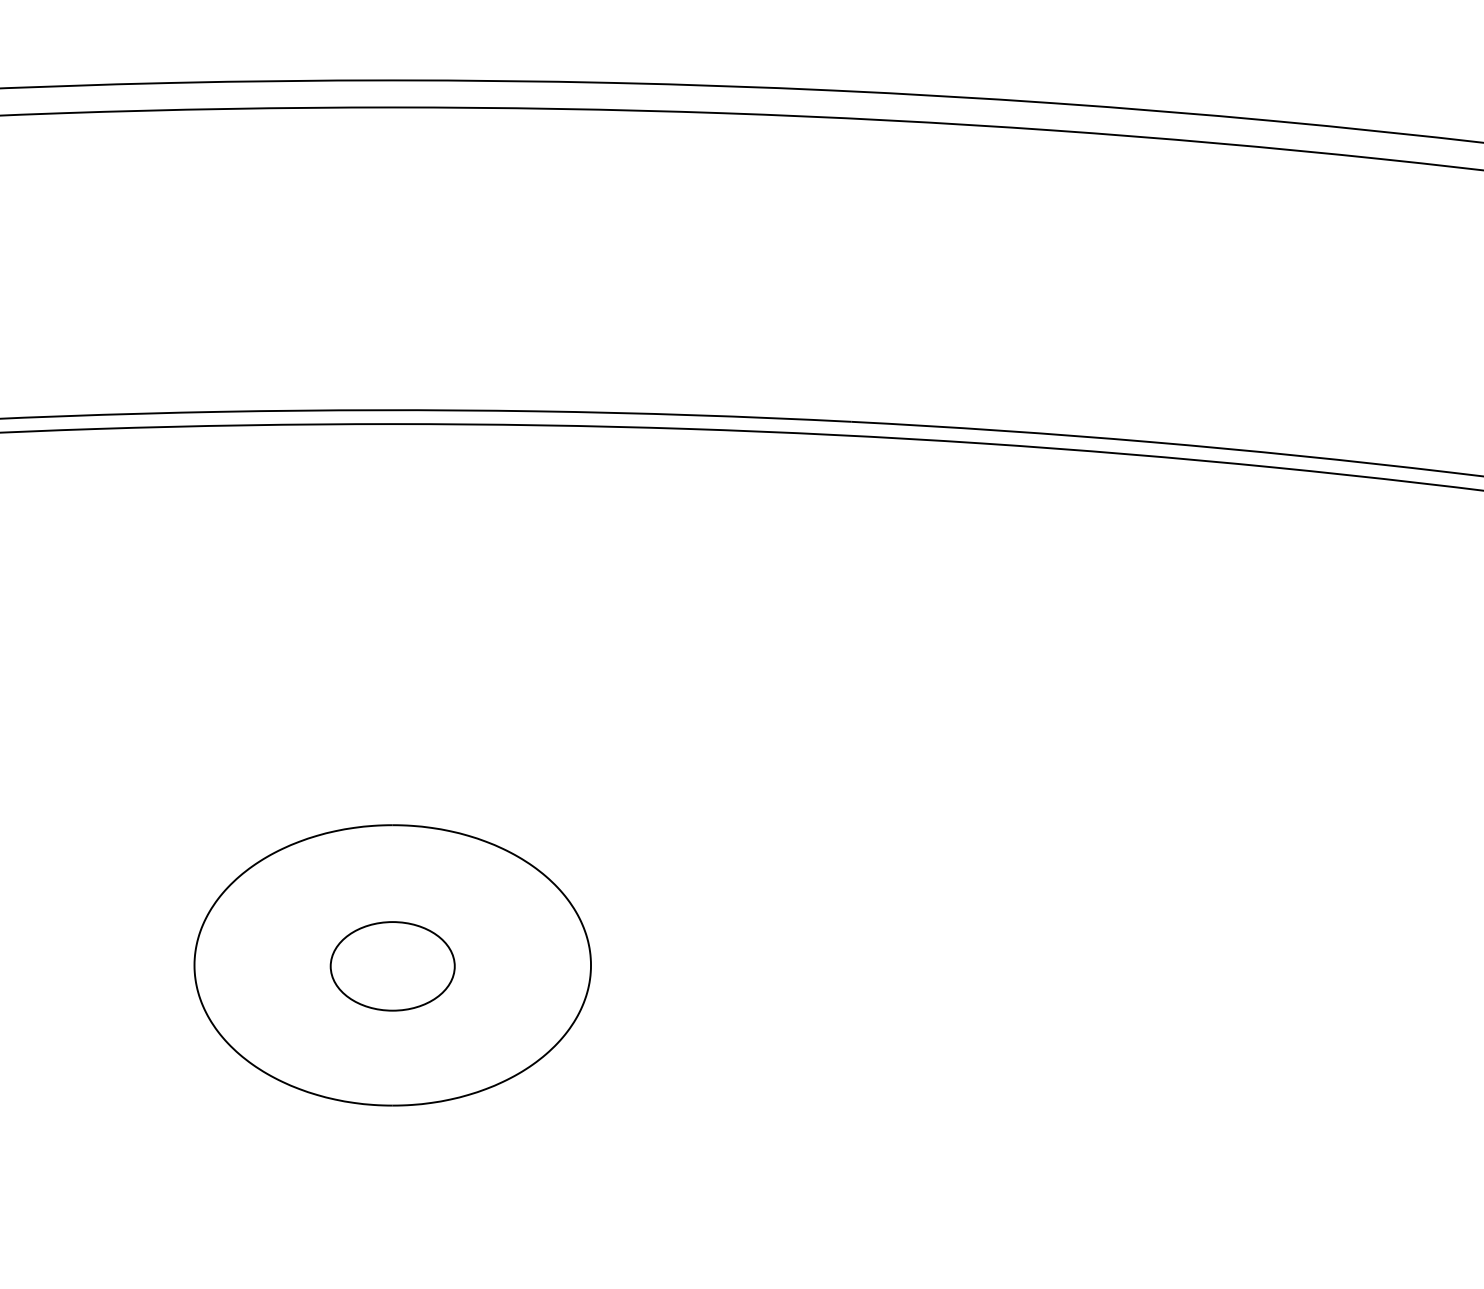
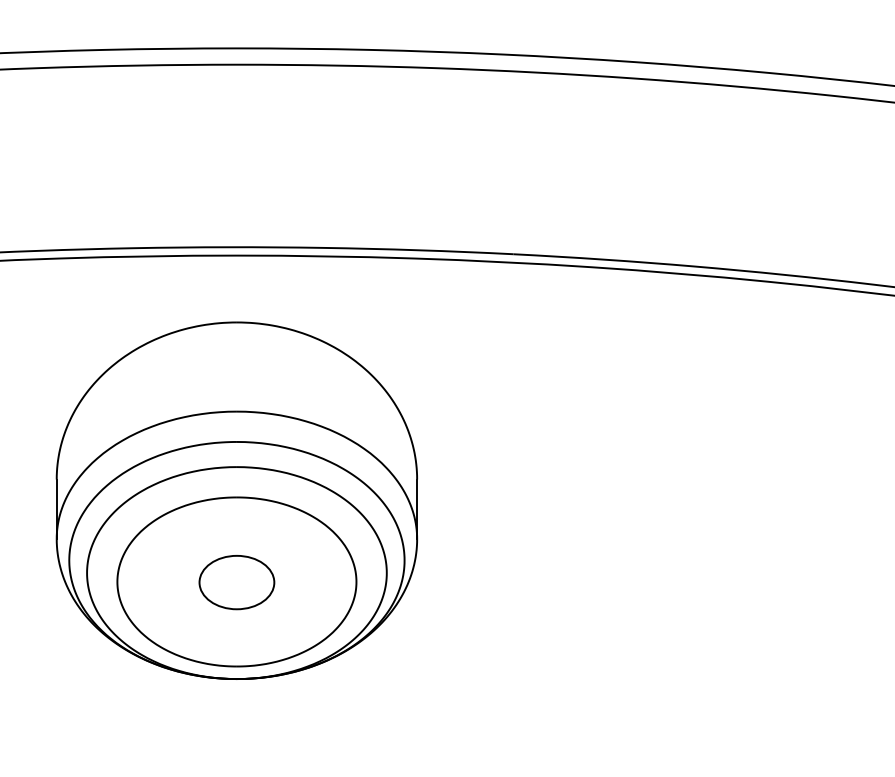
part: (392, 830) -> (236, 500), added

